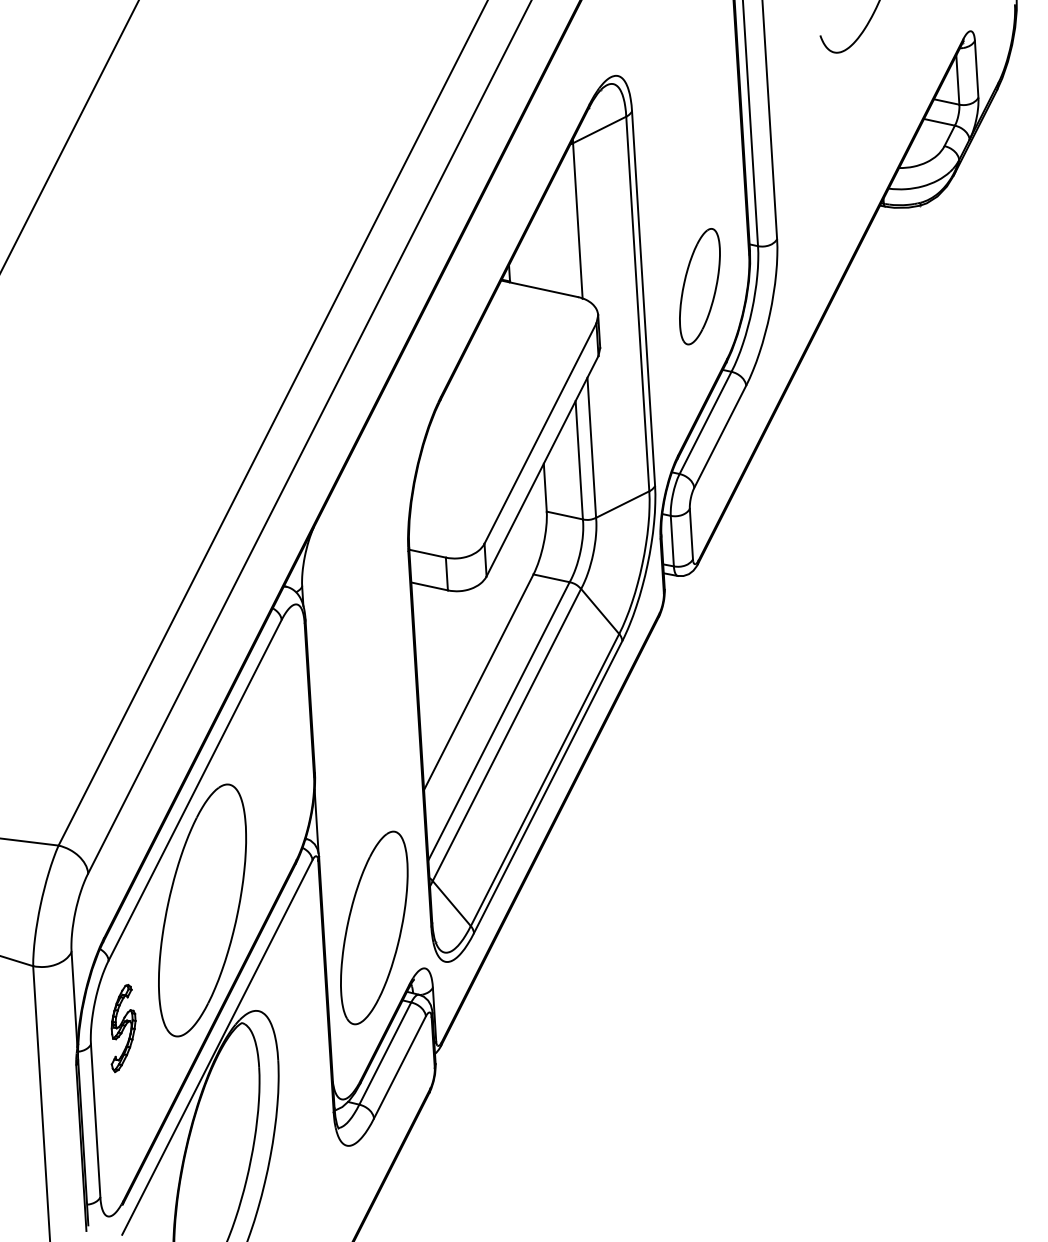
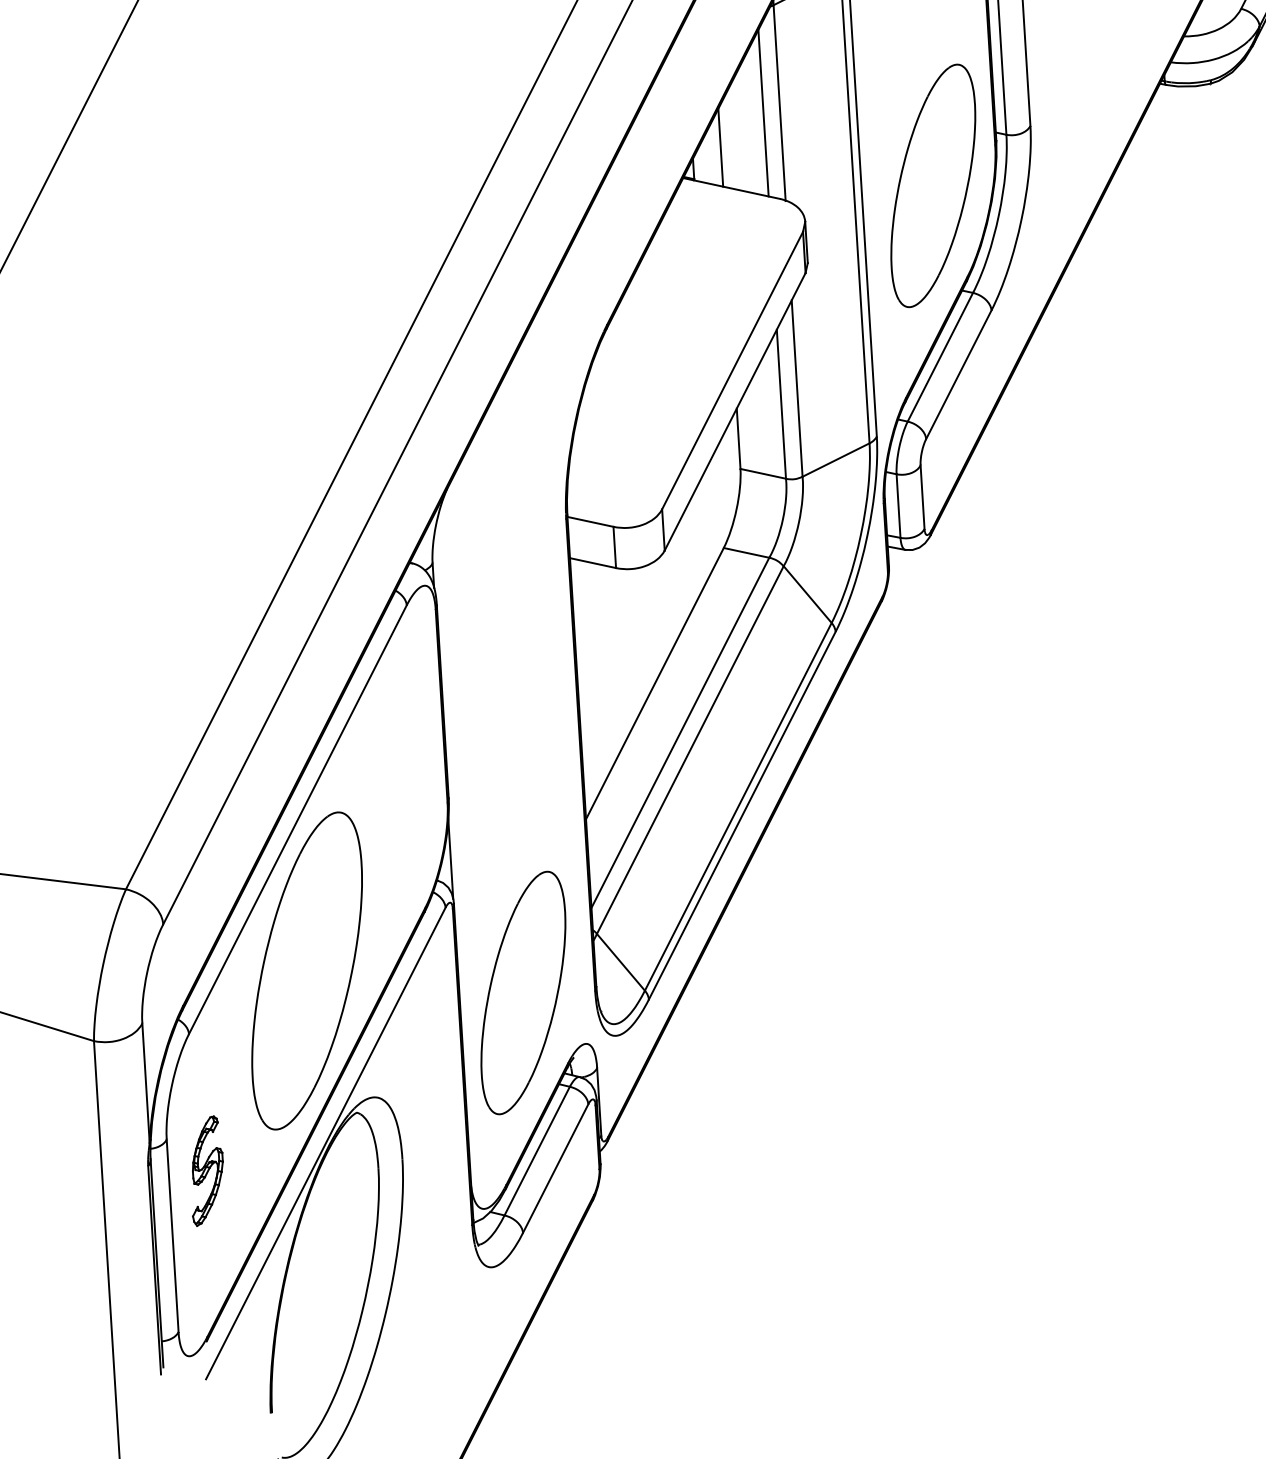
line: (565, 228) -> (764, 112), added
line: (531, 256) -> (721, 147), added
part: (699, 286) -> (932, 185), size x1.67
part: (123, 1028) -> (207, 1171), moved

